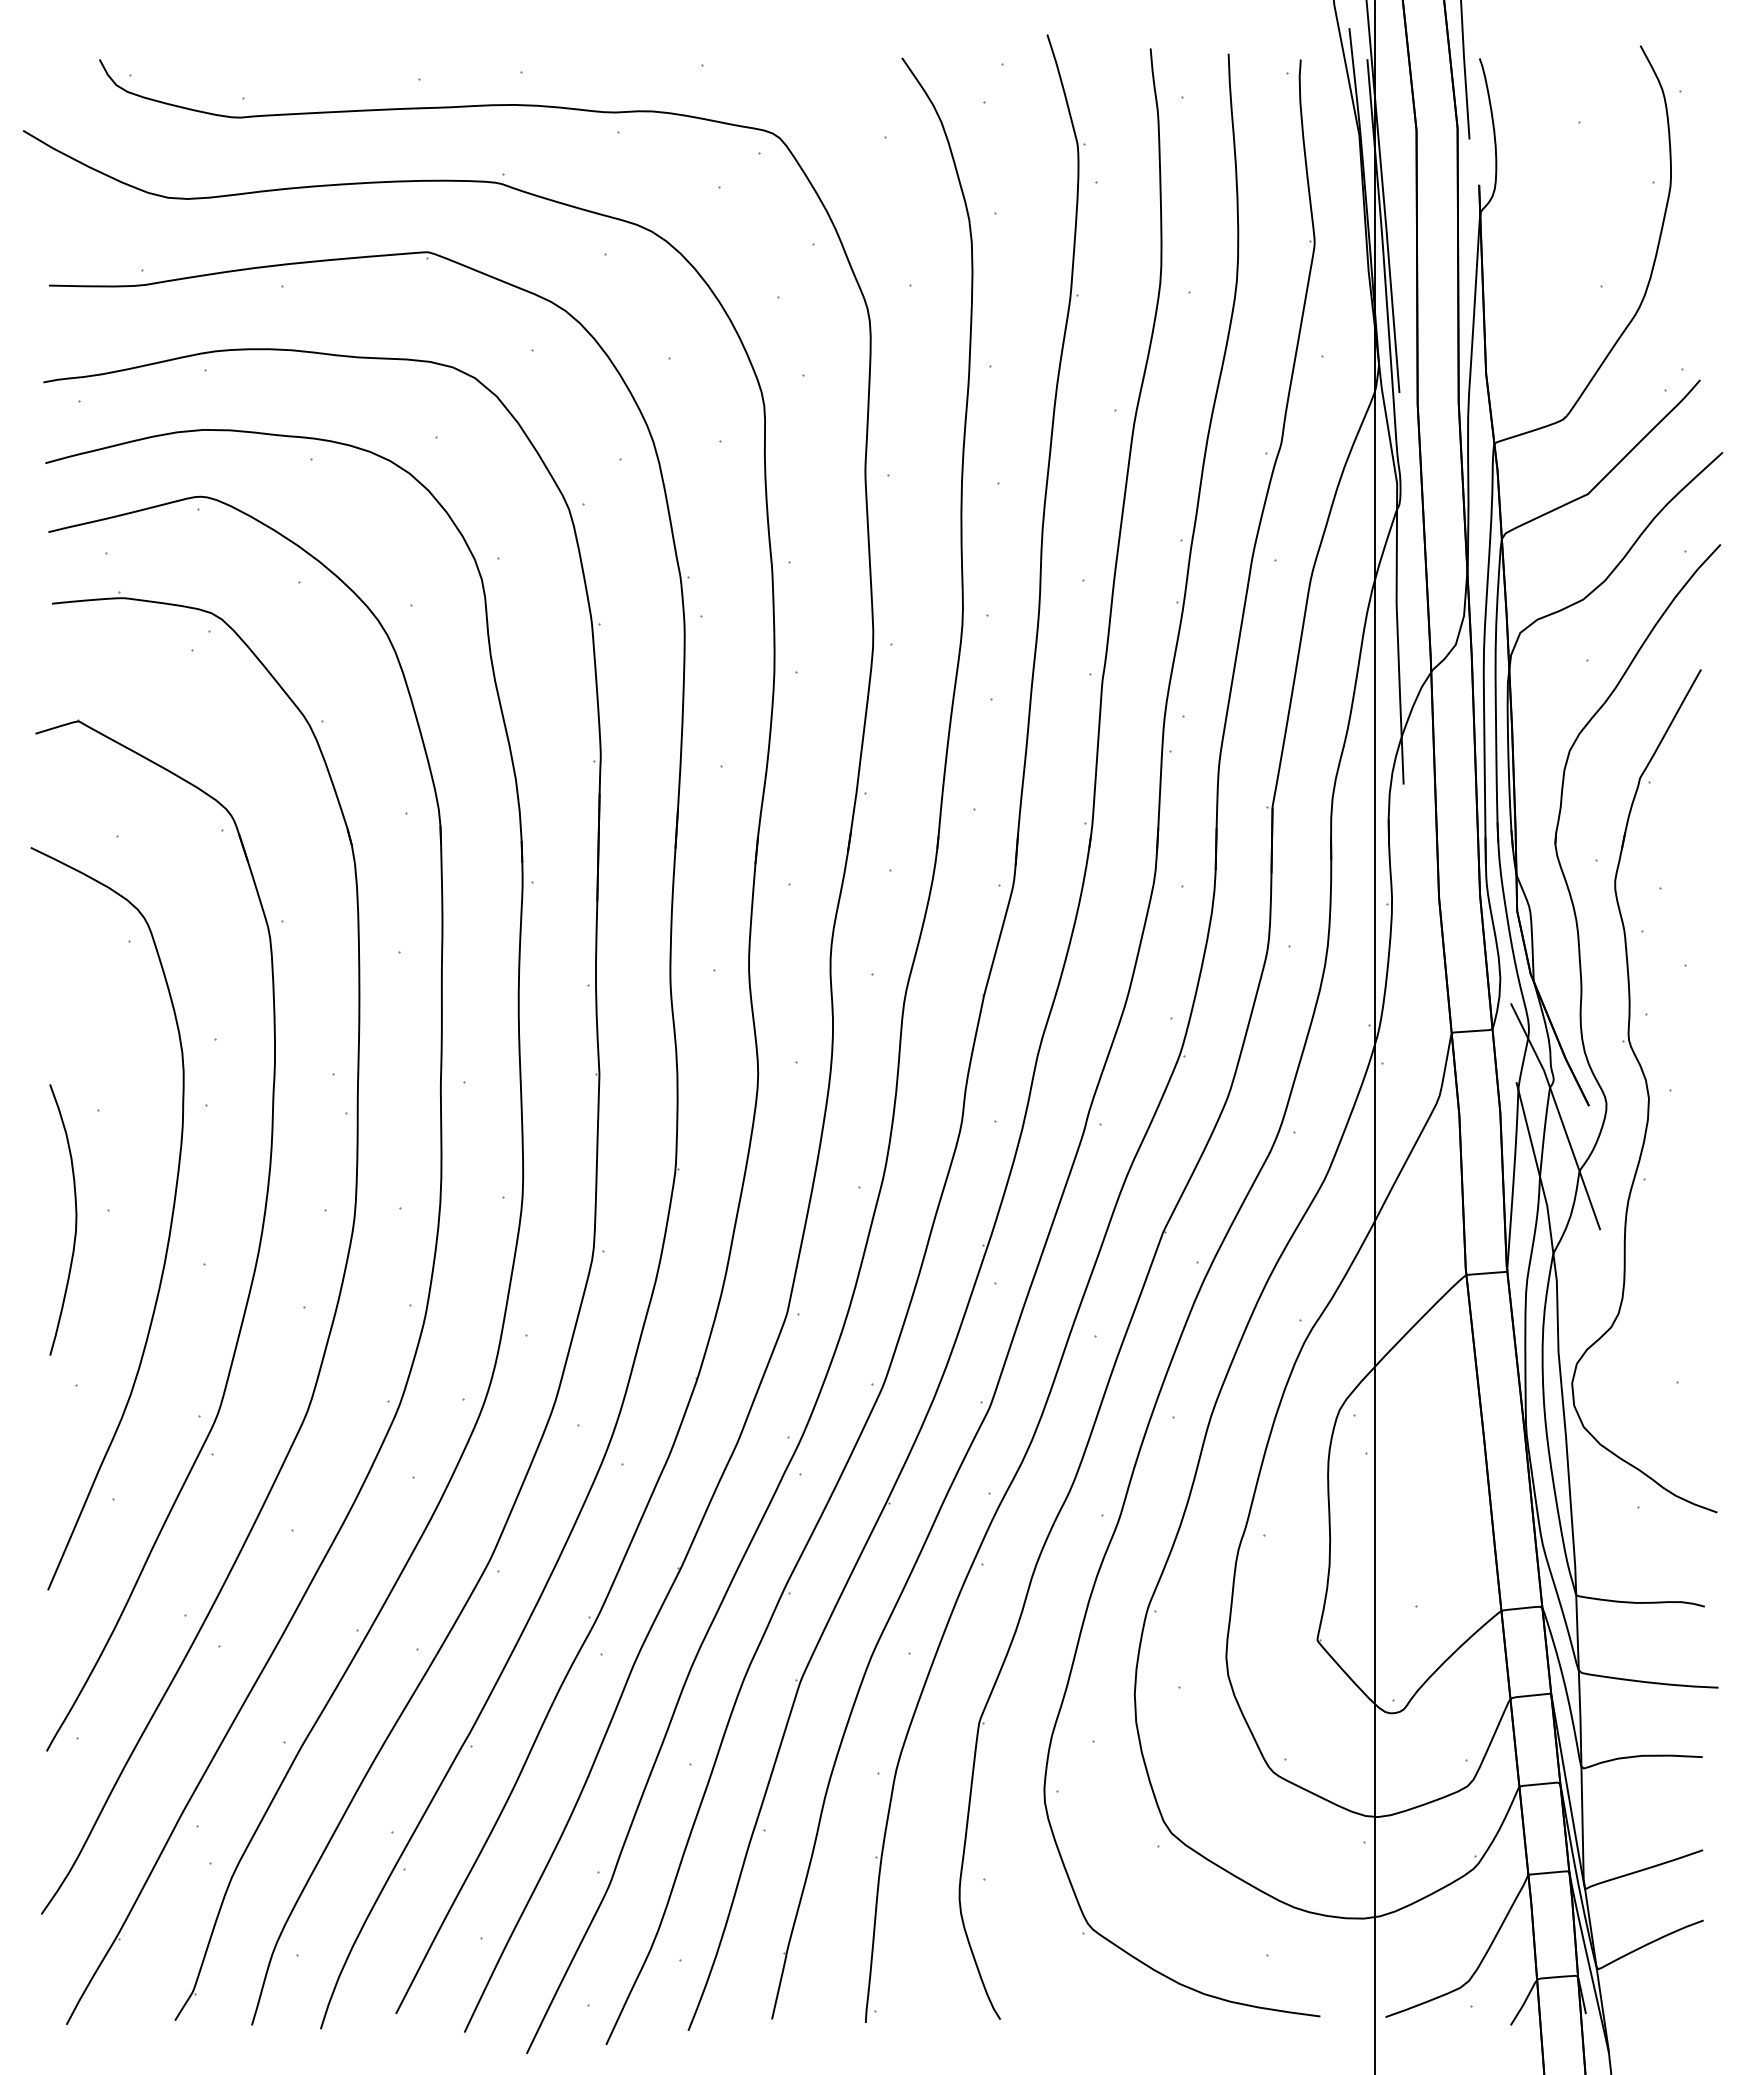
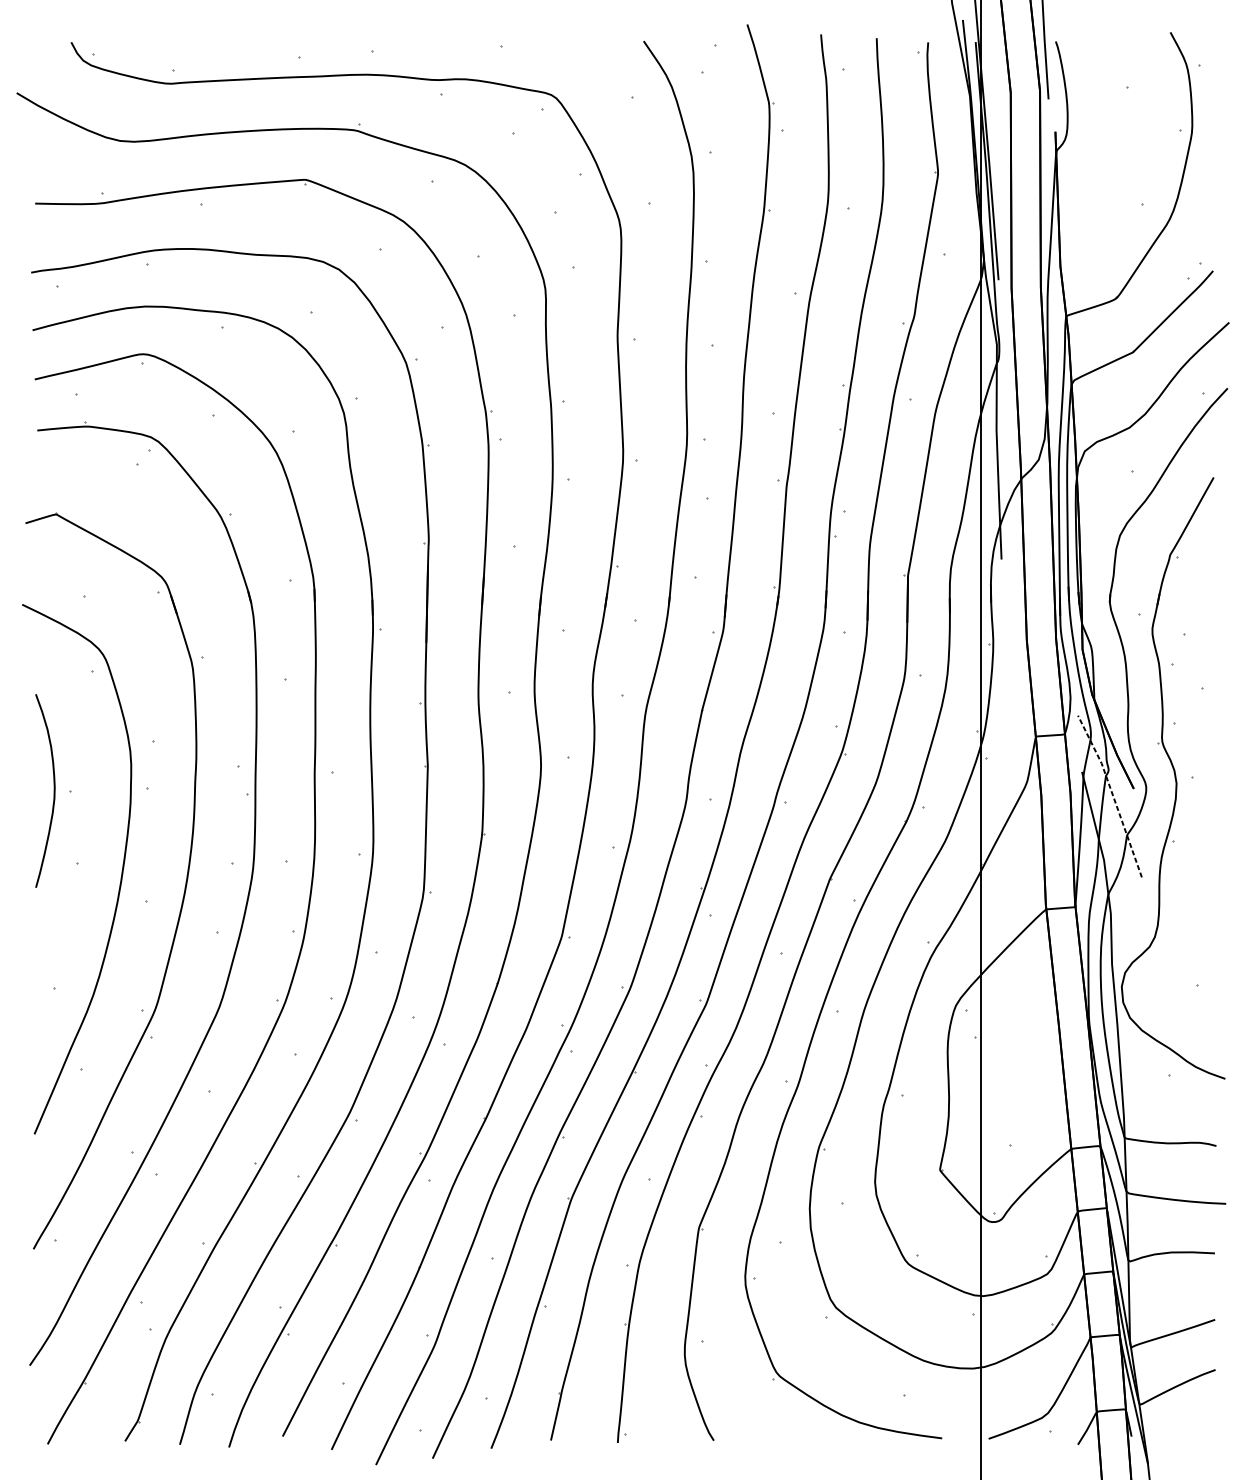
line: (1559, 1114) -> (1112, 794), solid -> dashed
curve: (75, 1219) -> (54, 790), moved

